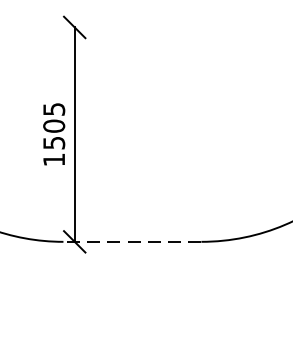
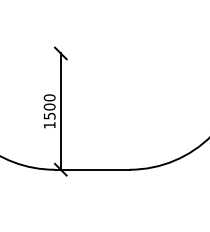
text: (53, 108) -> (49, 97), 1505 -> 1500
line: (131, 241) -> (91, 169), dashed -> solid

